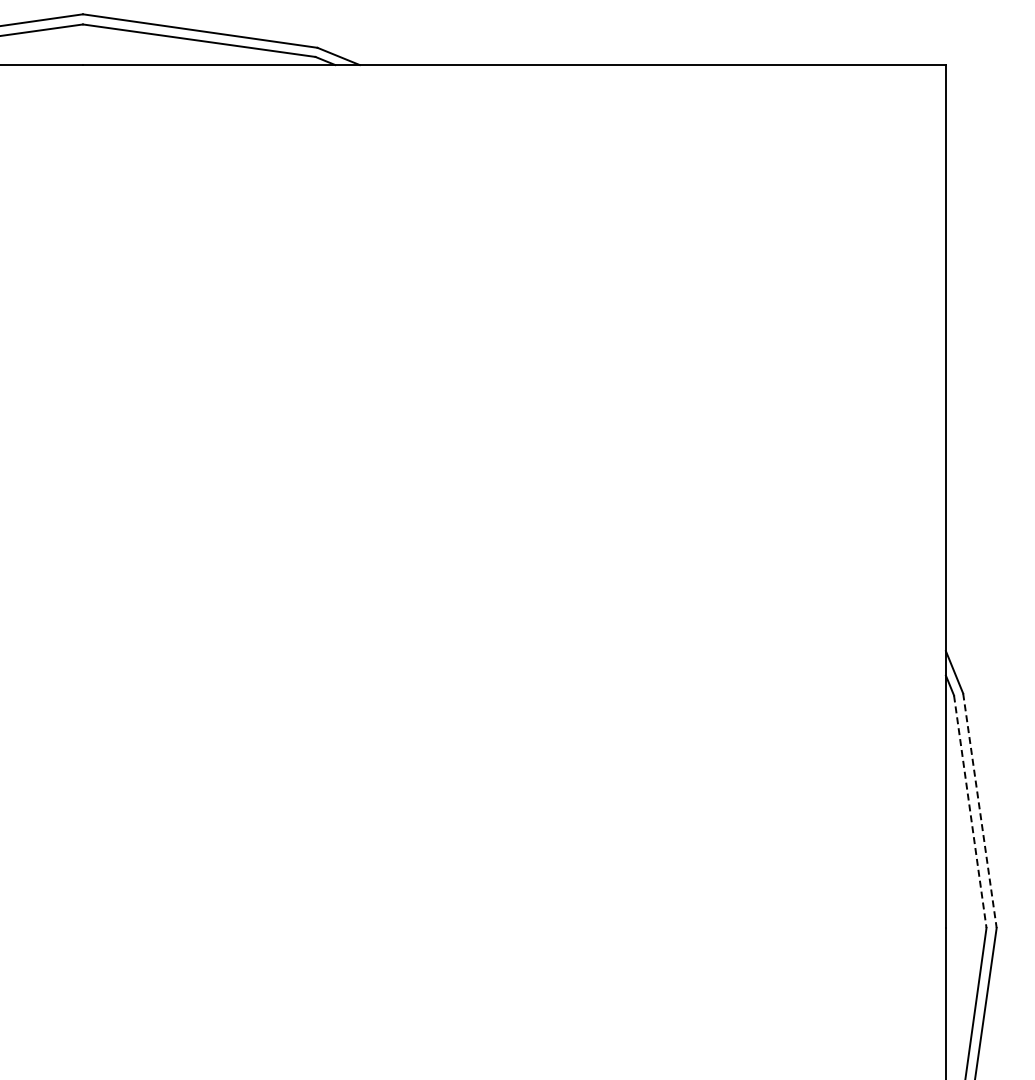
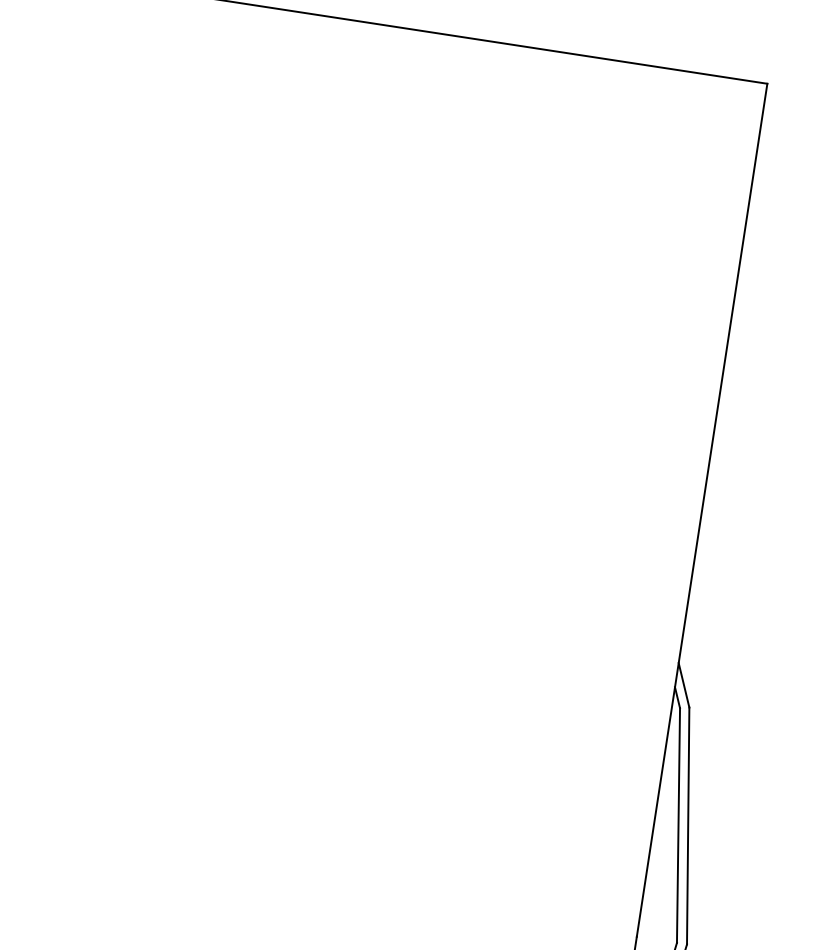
line: (979, 811) -> (687, 826), dashed -> solid
line: (970, 812) -> (678, 826), dashed -> solid

